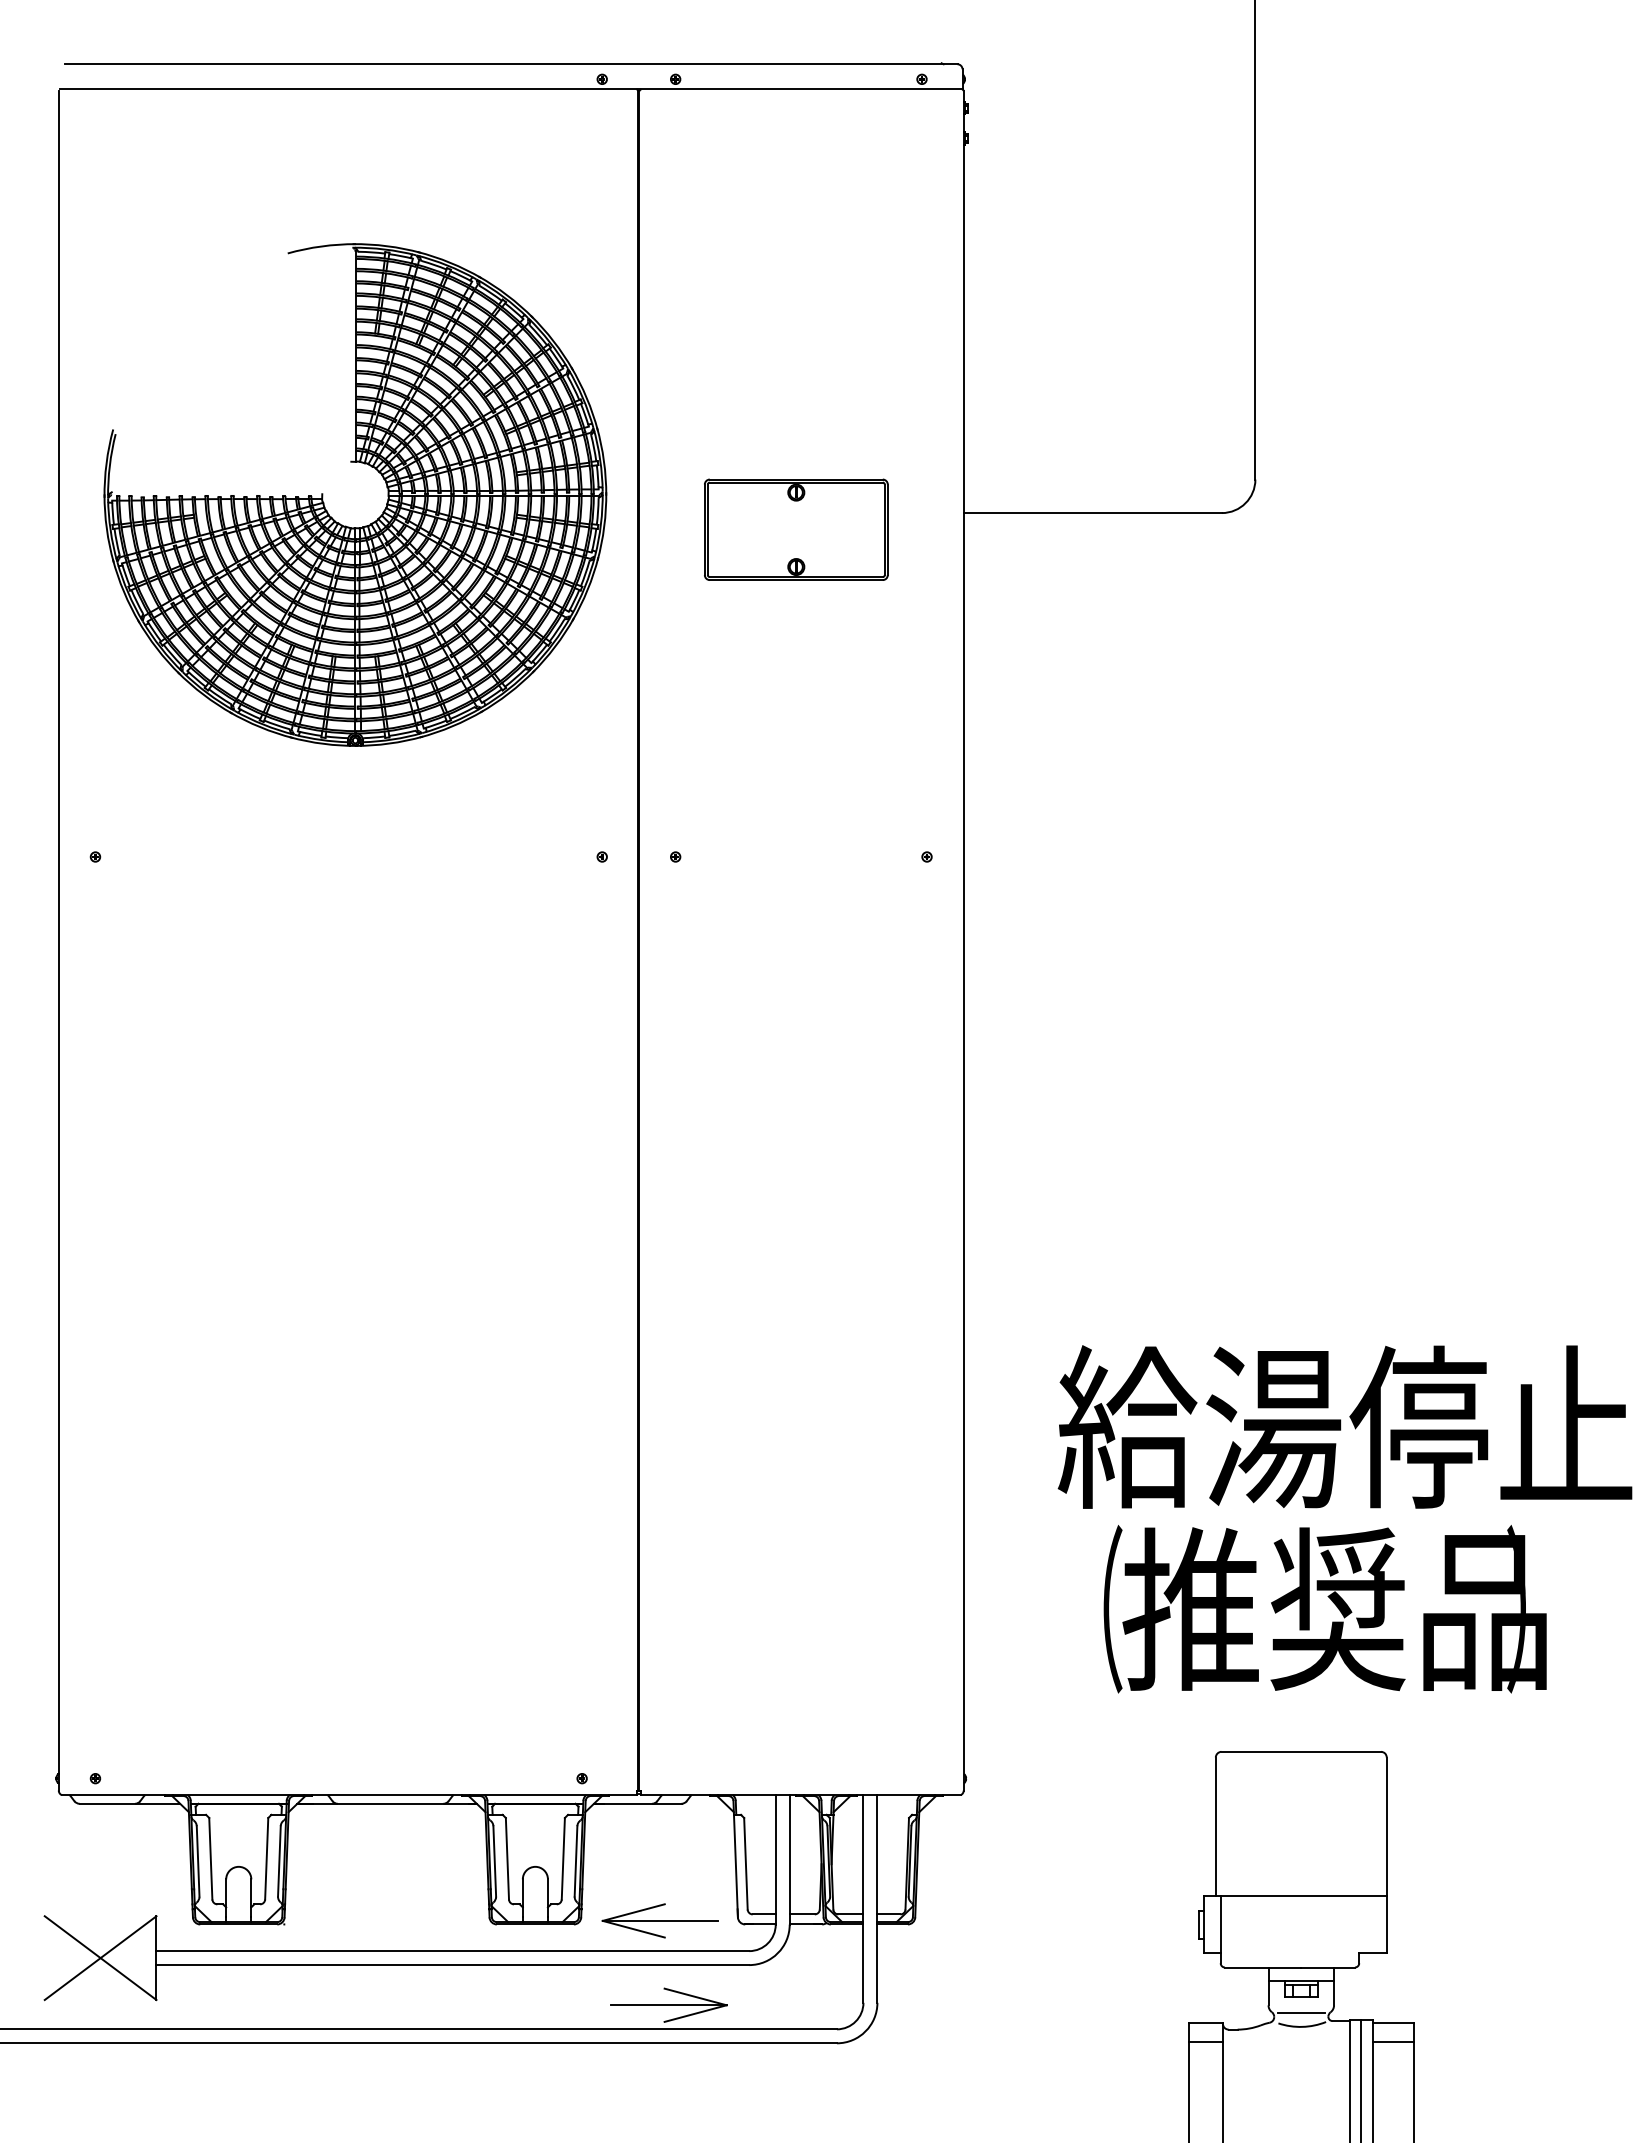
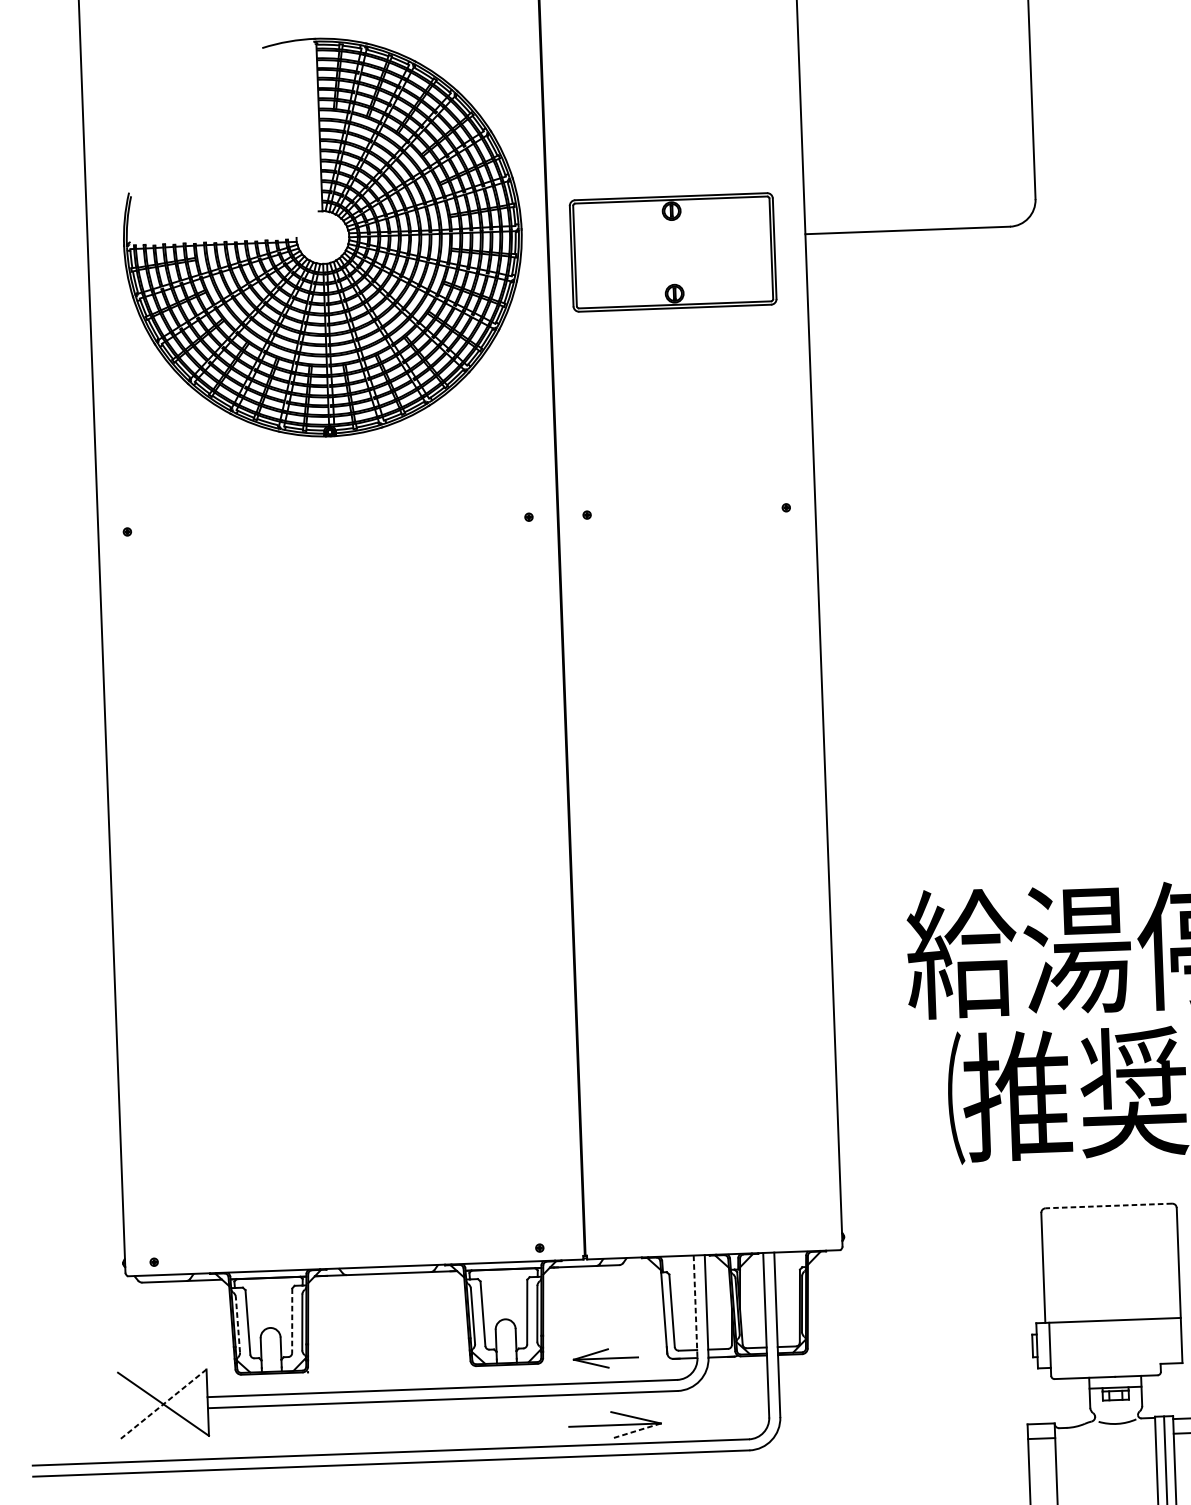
part: (796, 529) -> (673, 252), size x1.4
line: (1301, 1751) -> (1109, 1205), solid -> dashed
line: (266, 1858) -> (292, 1320), solid -> dashed
line: (775, 1859) -> (695, 1306), solid -> dashed
line: (198, 1860) -> (238, 1324), solid -> dashed
part: (659, 1920) -> (605, 1358), size x0.7
line: (100, 1958) -> (163, 1404), solid -> dashed
line: (695, 2013) -> (636, 1430), solid -> dashed
line: (1301, 2013) -> (1116, 1413), removed

